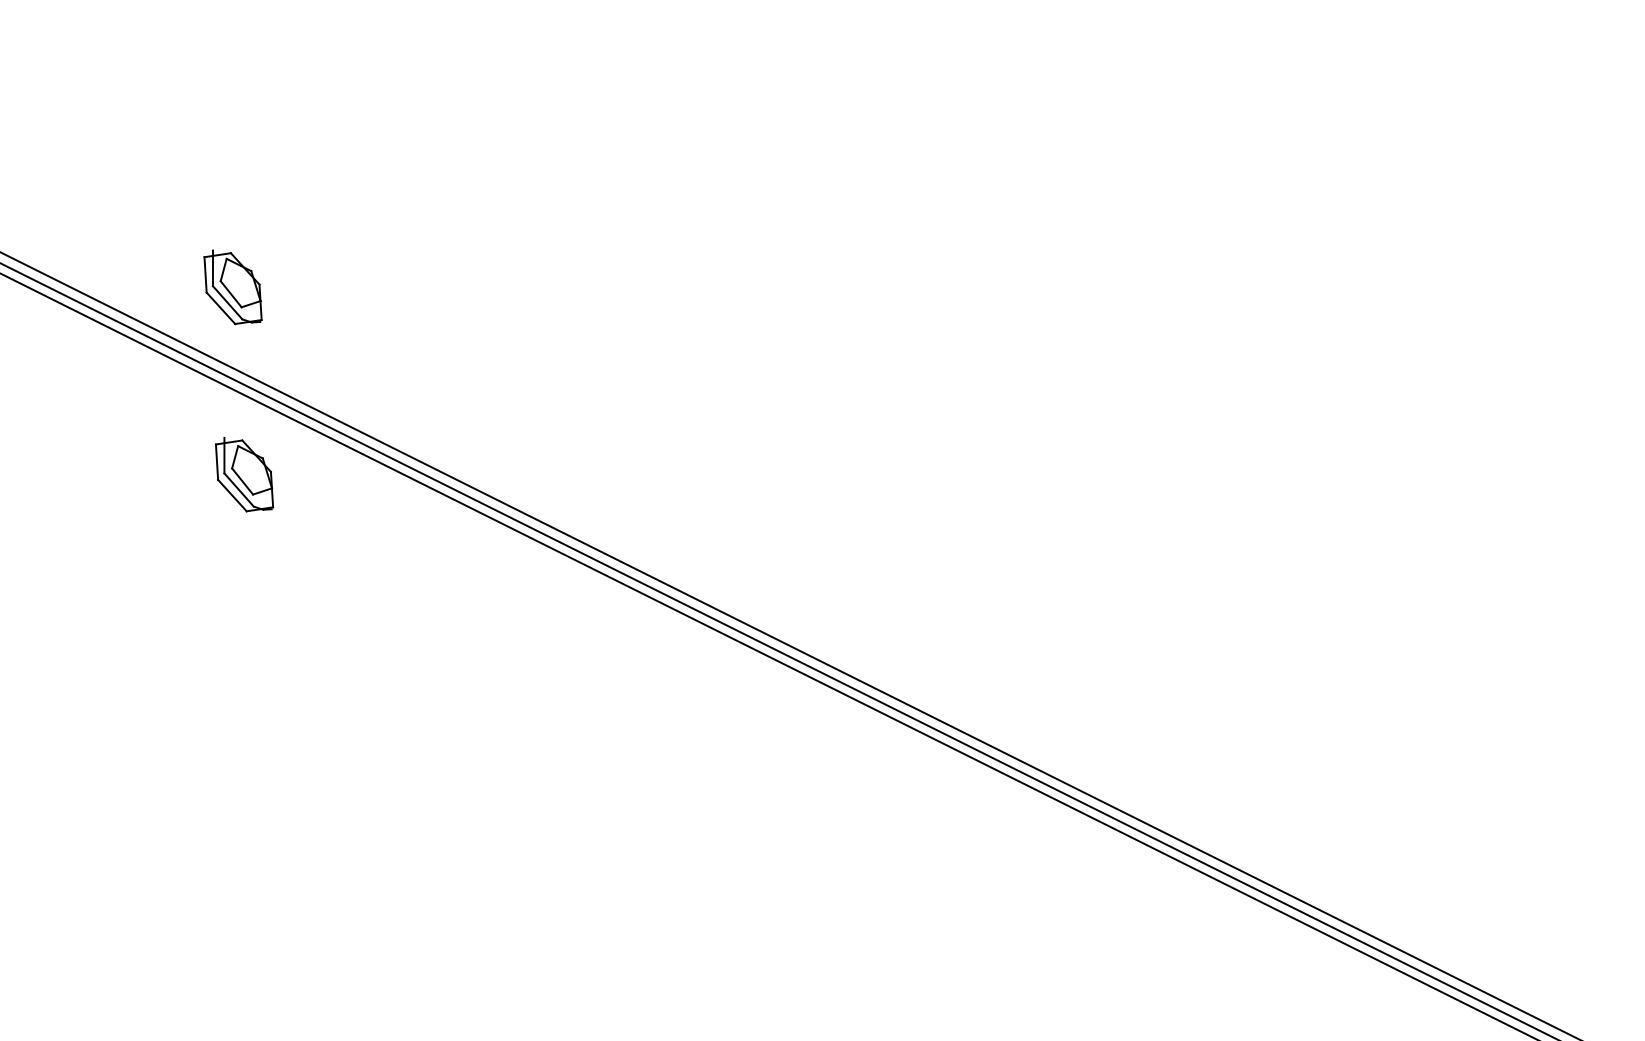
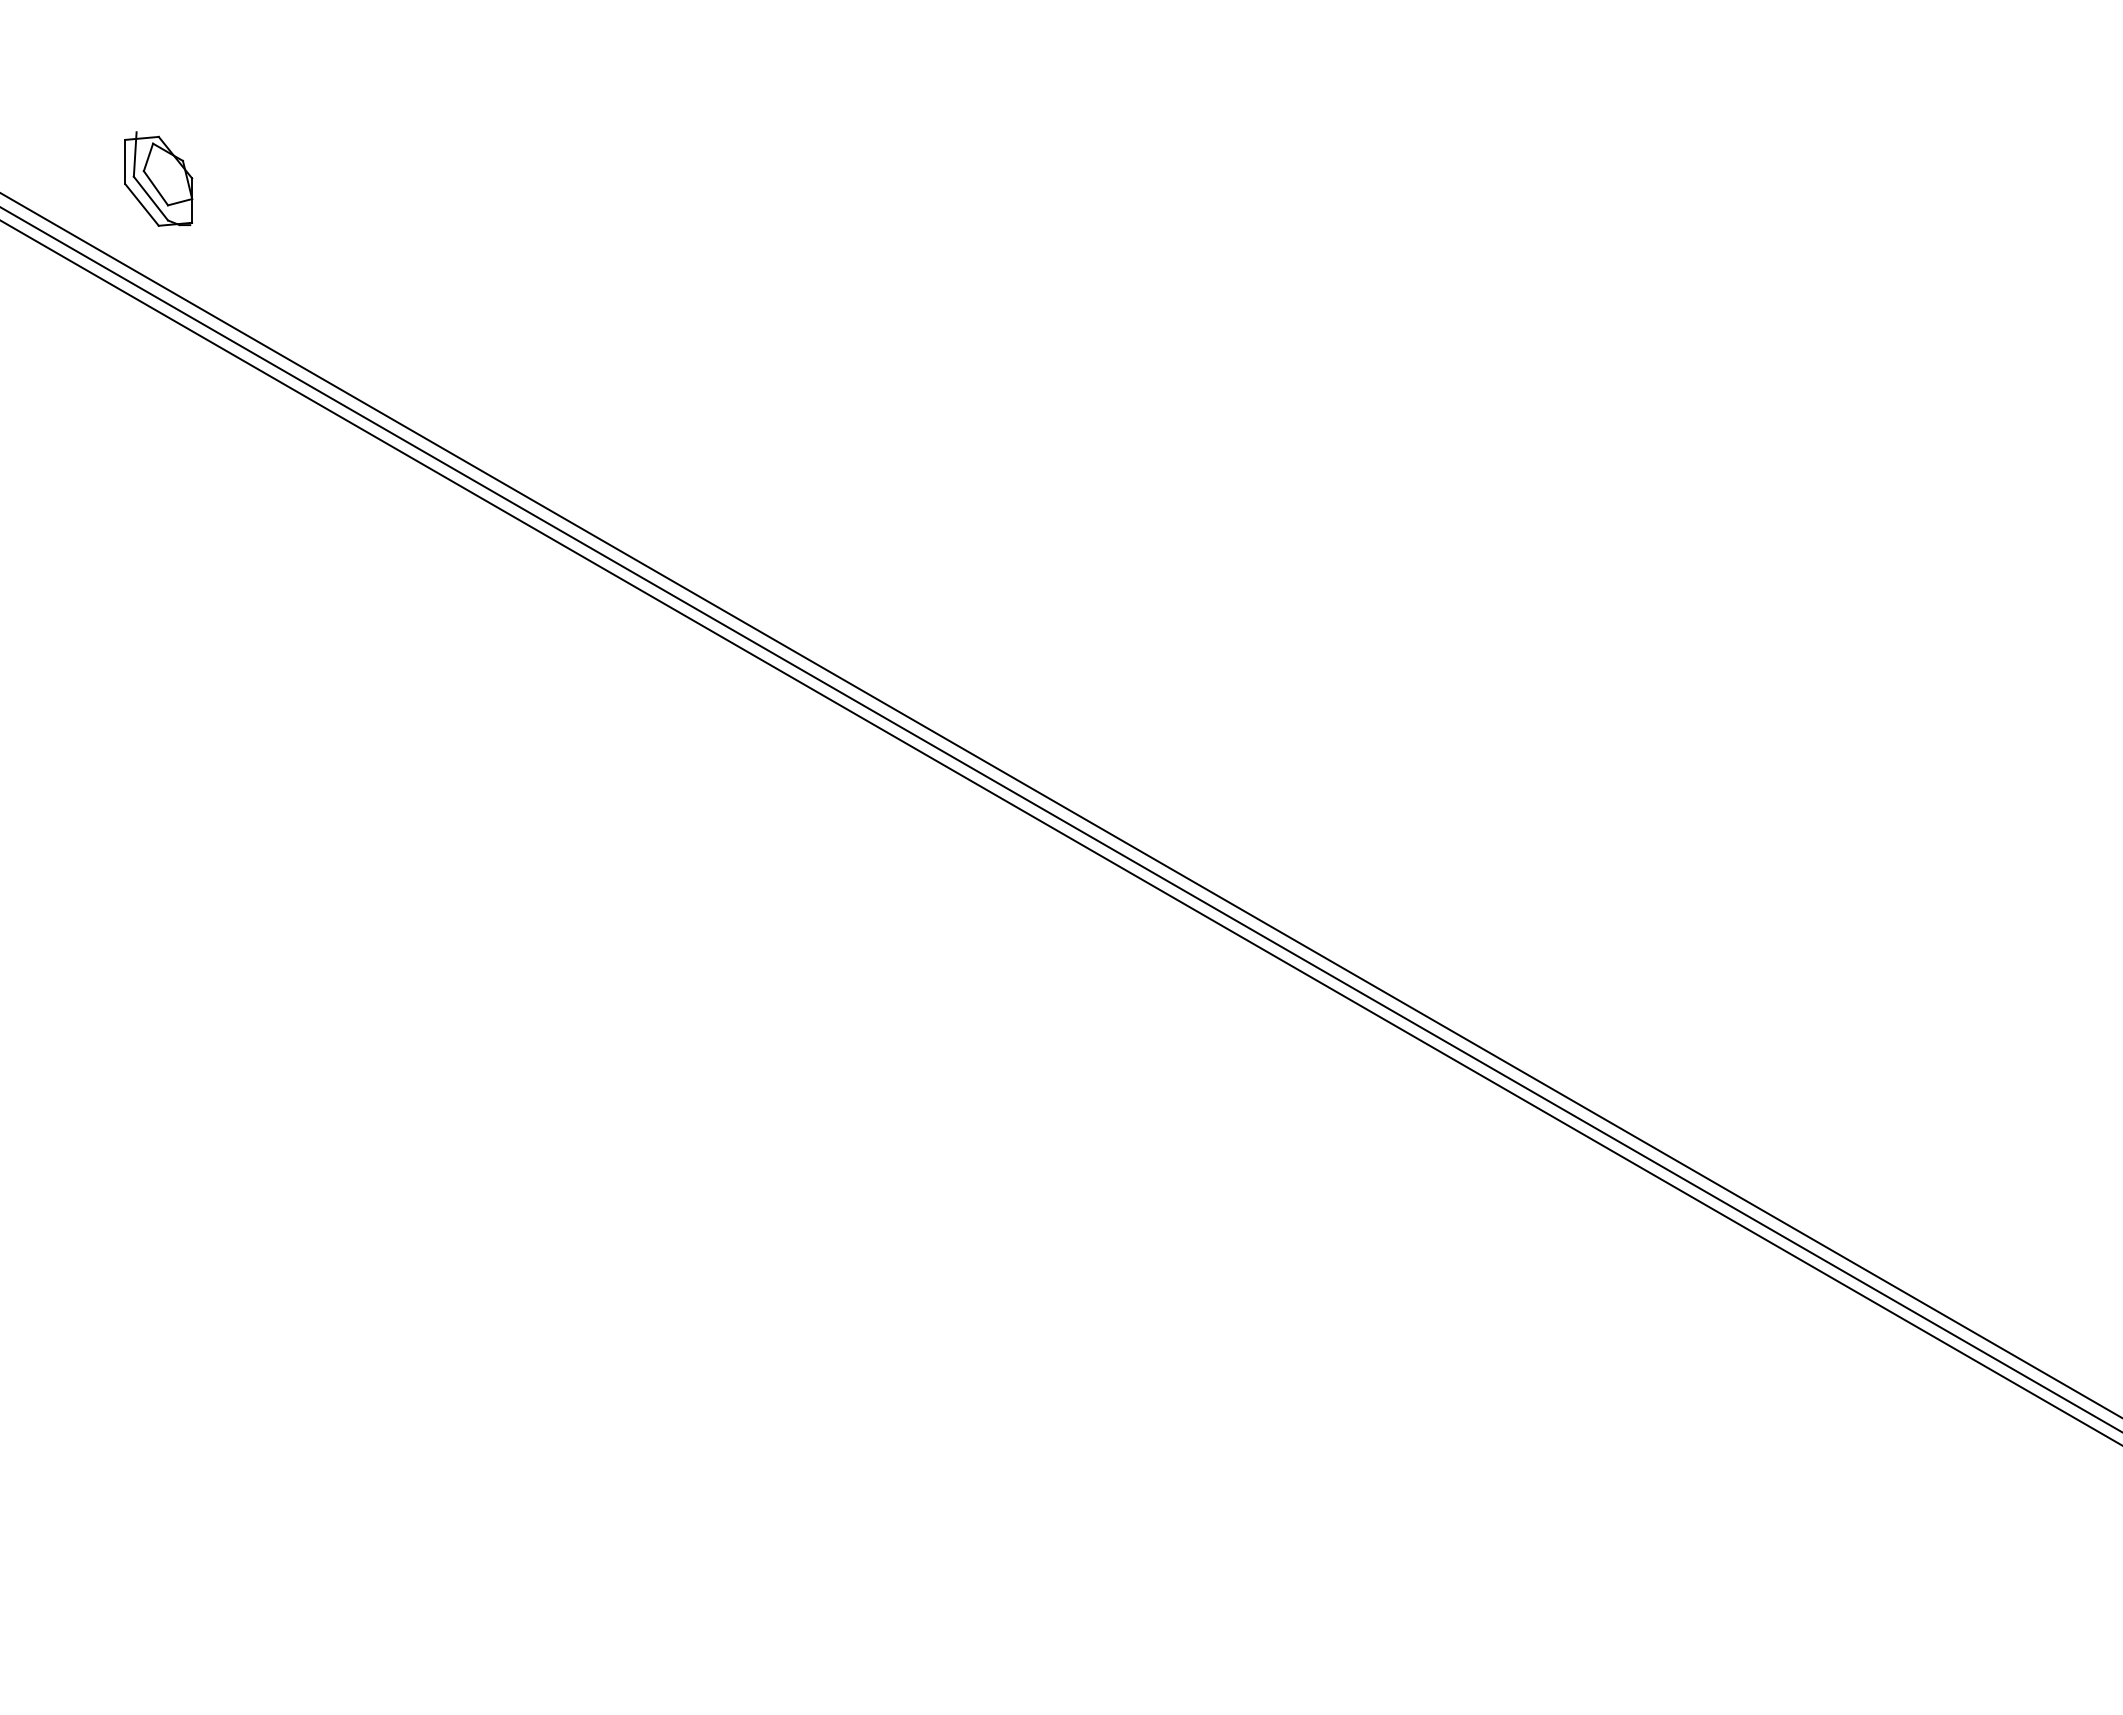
part: (244, 473) -> (158, 413), removed

